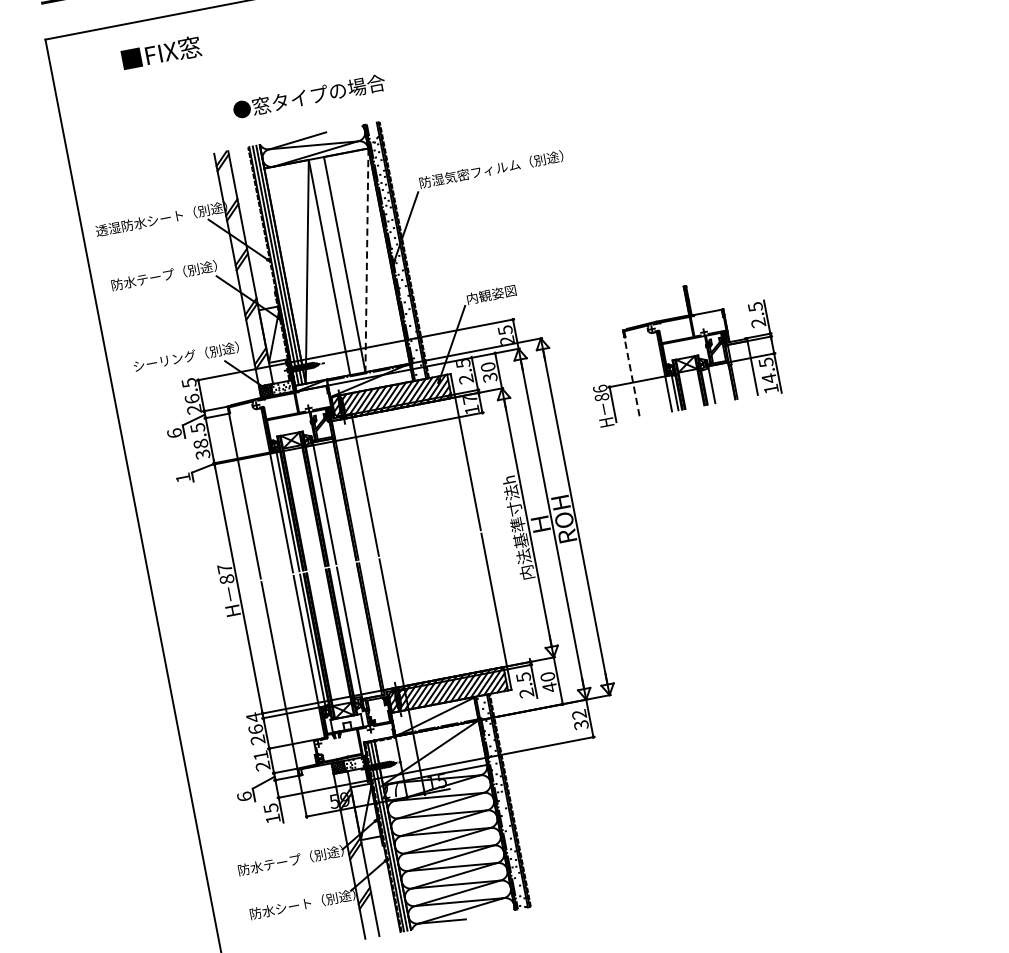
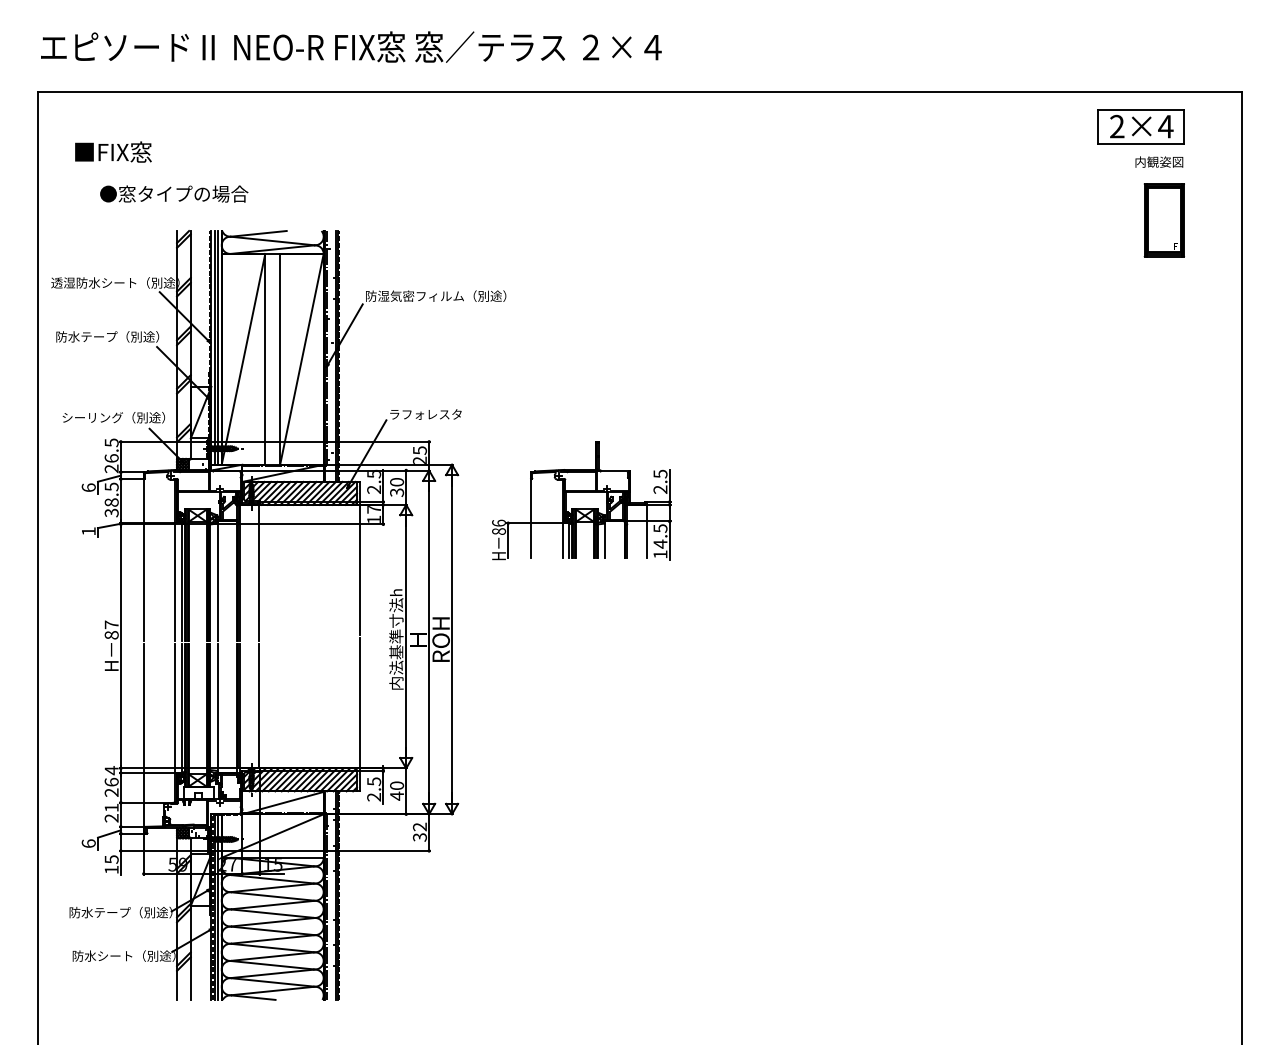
text: (161, 52) -> (113, 151), moved
text: (309, 95) -> (174, 193), moved
line: (366, 260) -> (301, 359), dashed -> solid
text: (503, 292) -> (425, 414), 内観姿図 -> ラフォレスタ
line: (631, 373) -> (531, 514), dashed -> solid

